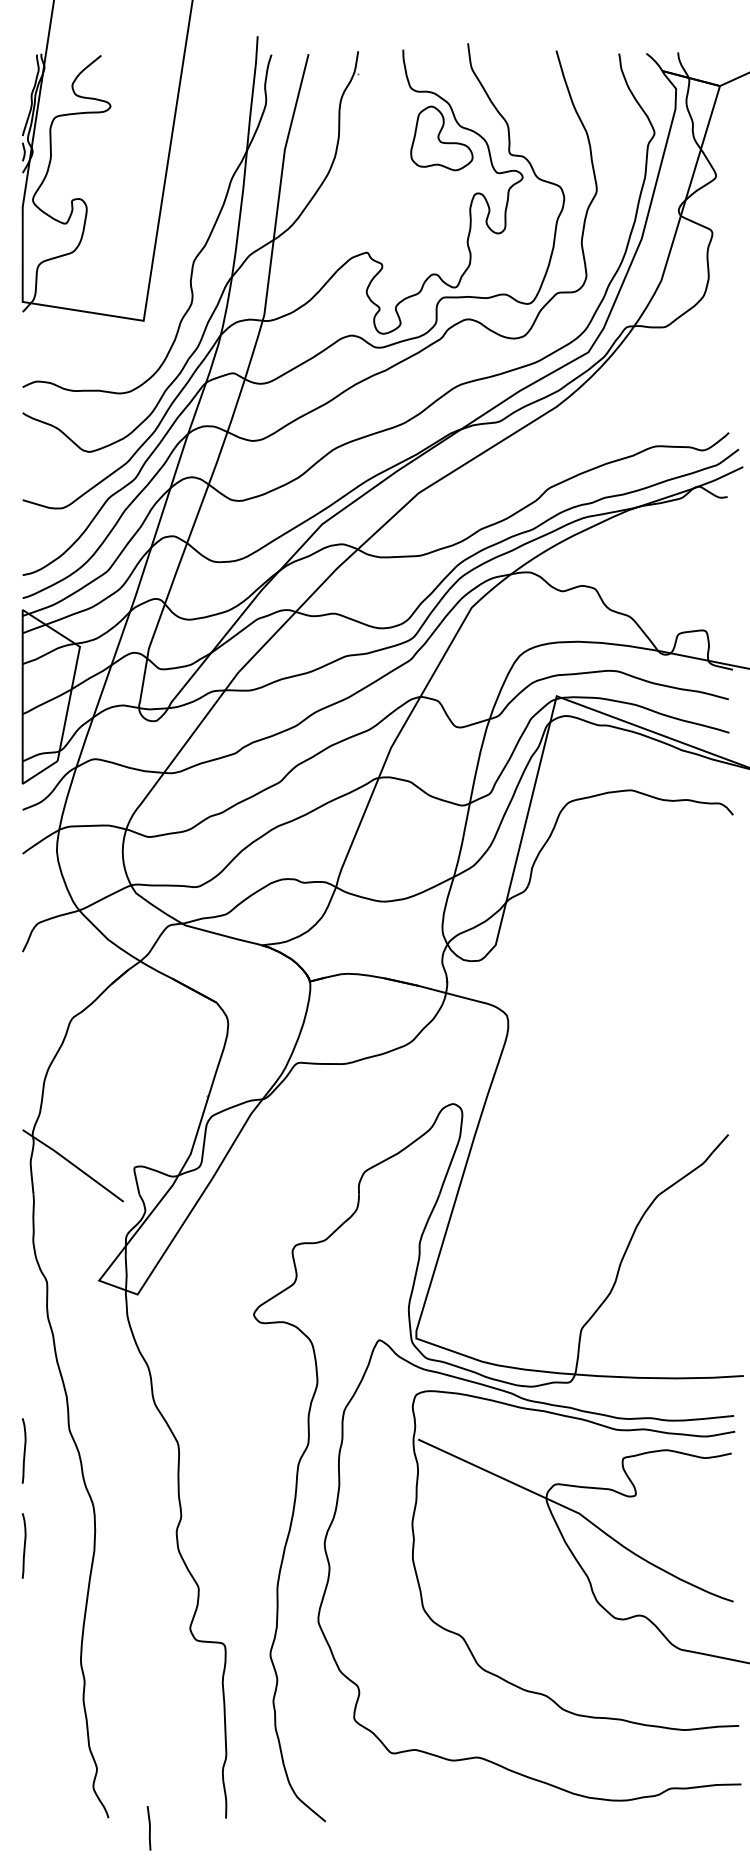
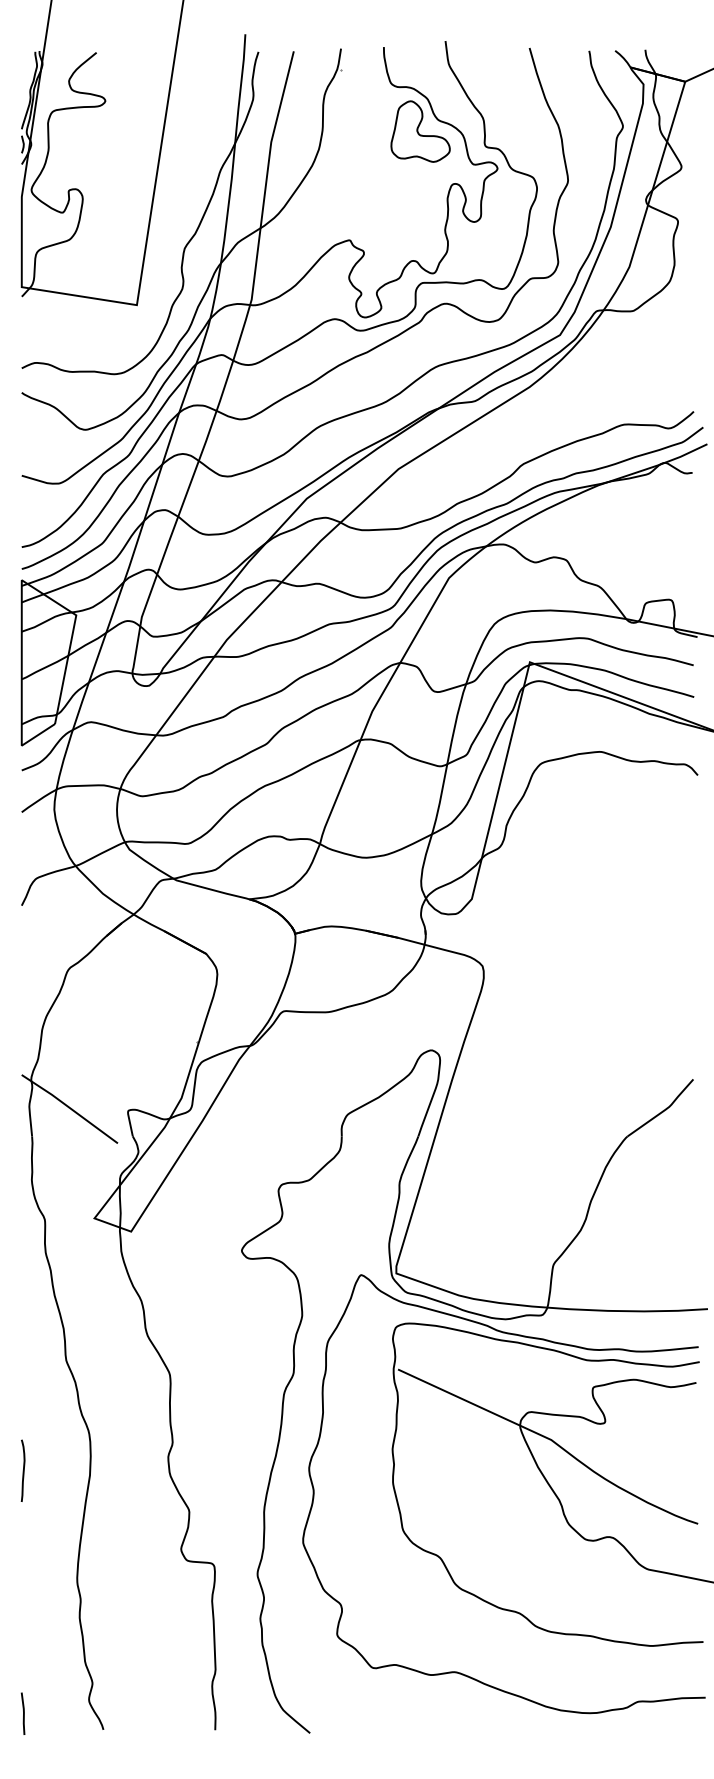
curve: (23, 1450) -> (22, 1379), removed
line: (149, 1828) -> (23, 1713), moved

